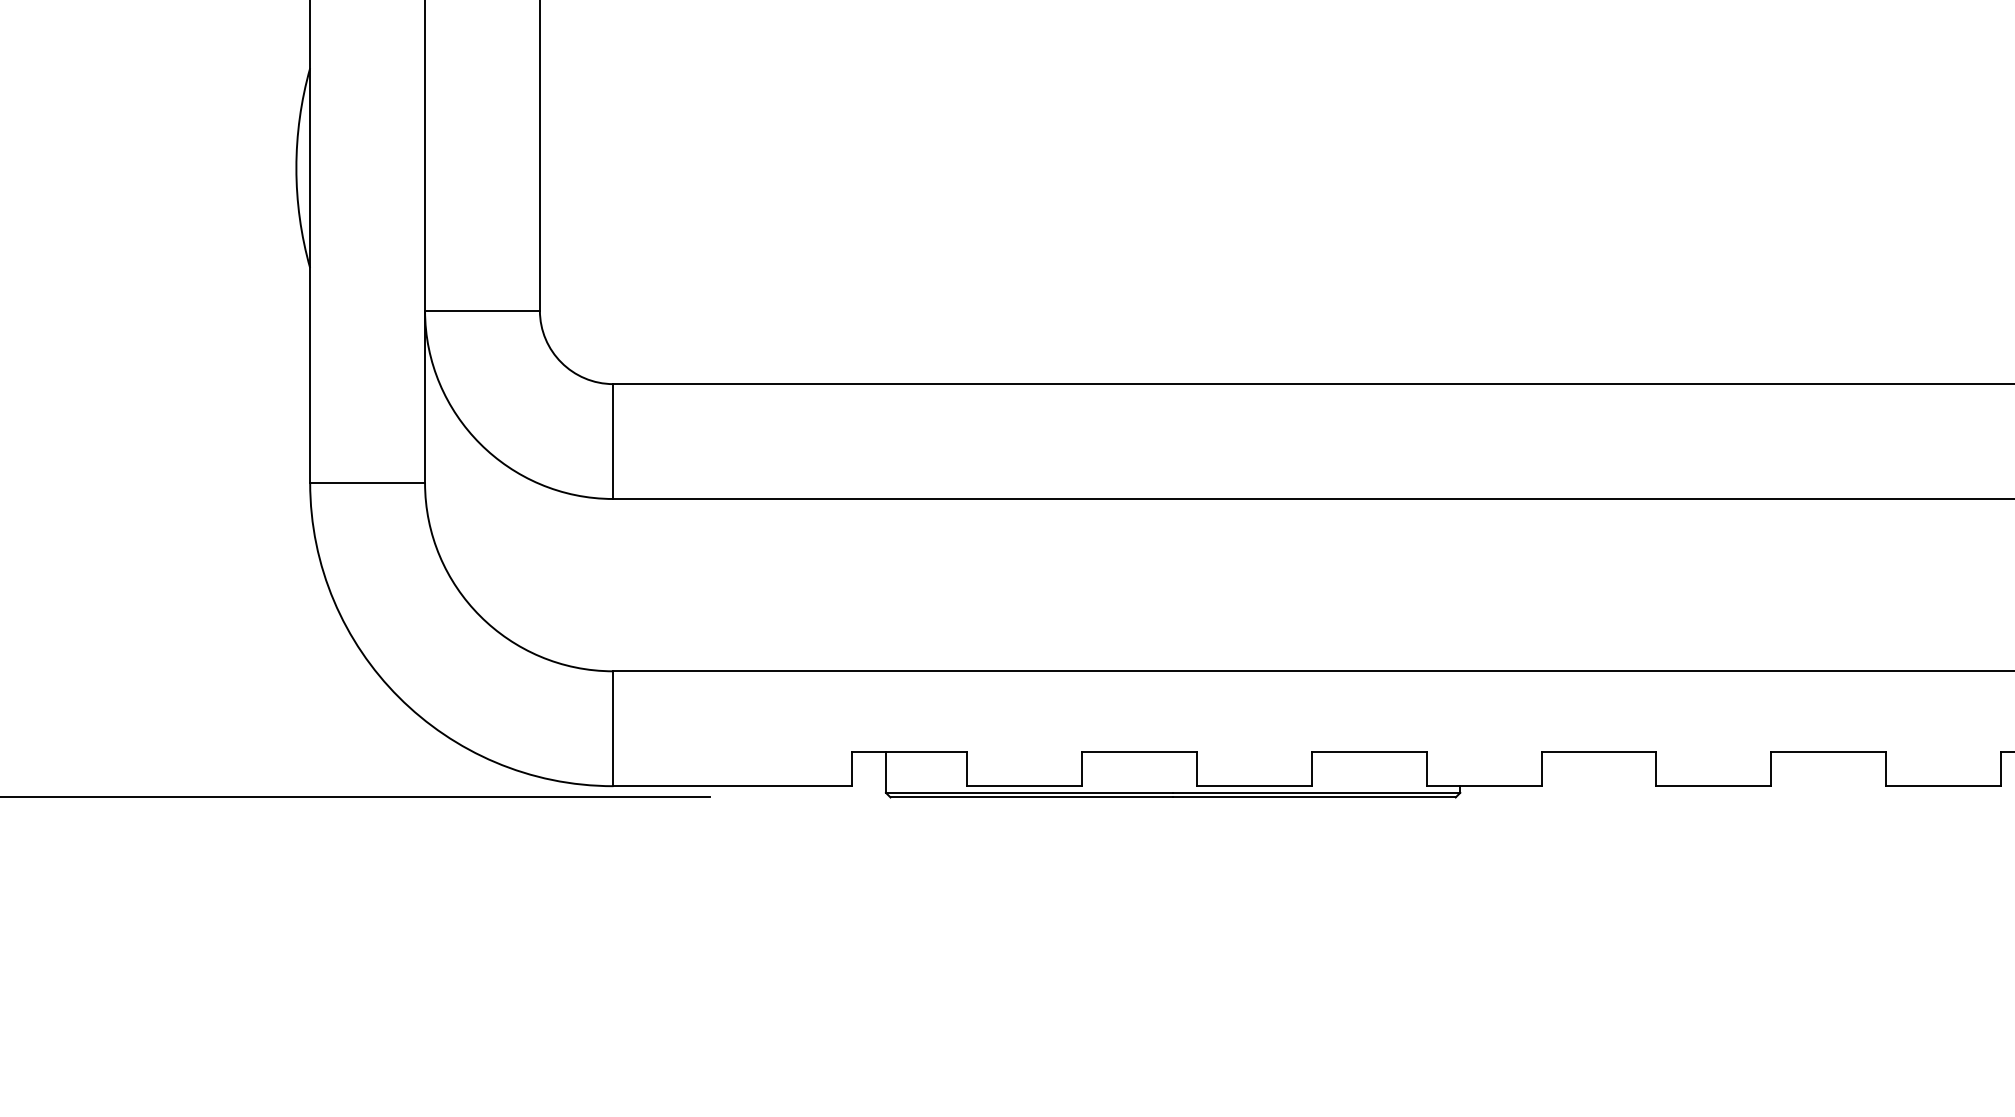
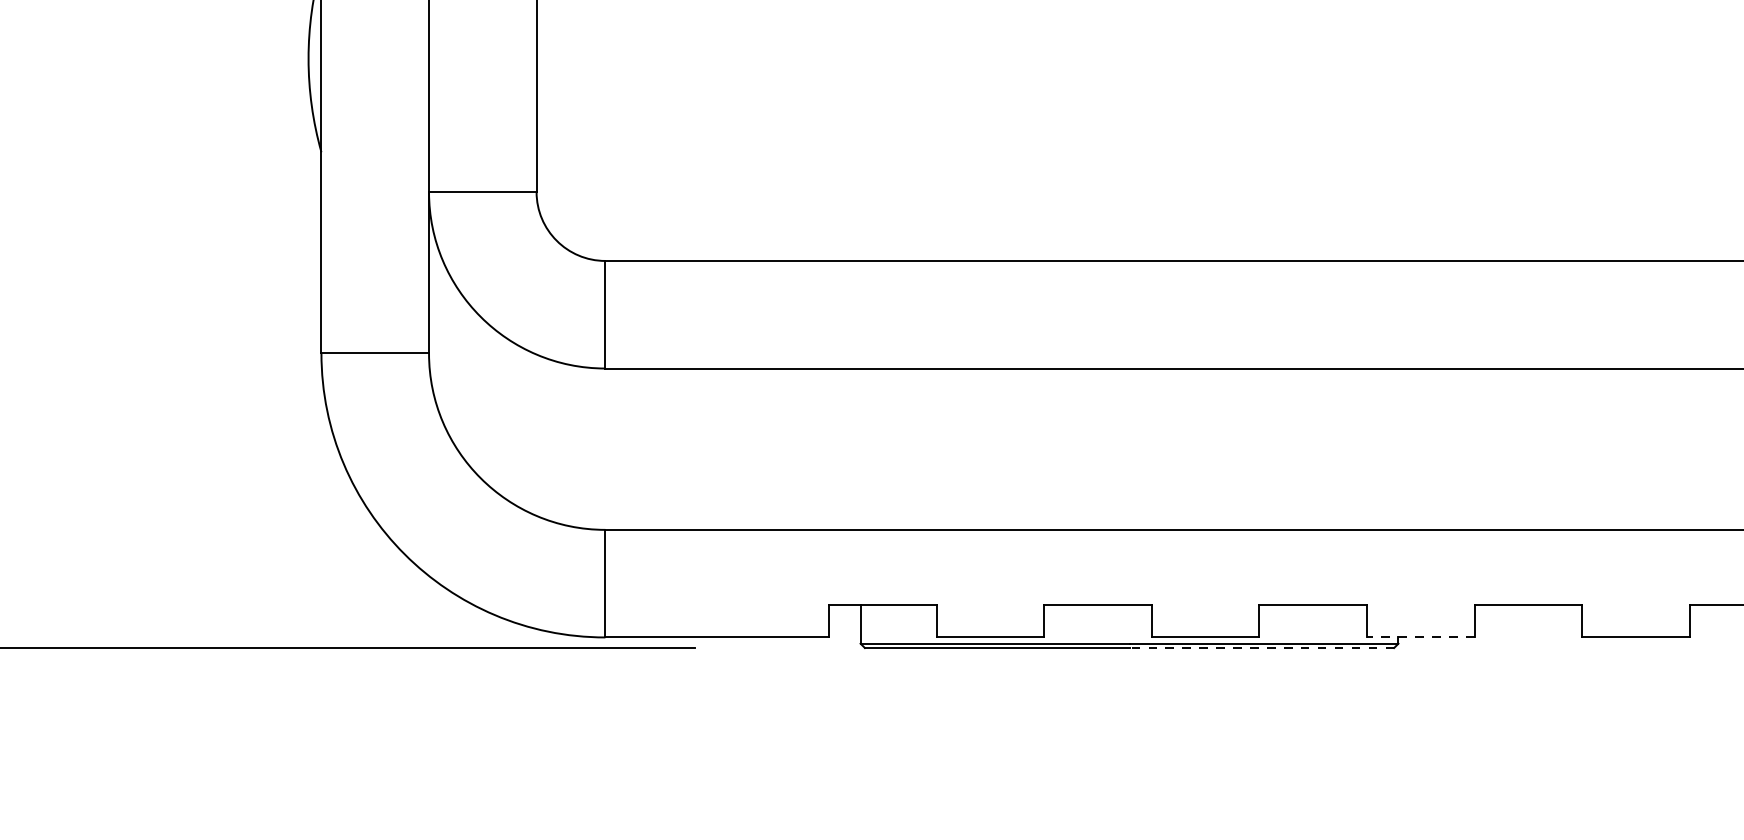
line: (1483, 786) -> (1420, 637), solid -> dashed
line: (1313, 797) -> (1260, 648), solid -> dashed

